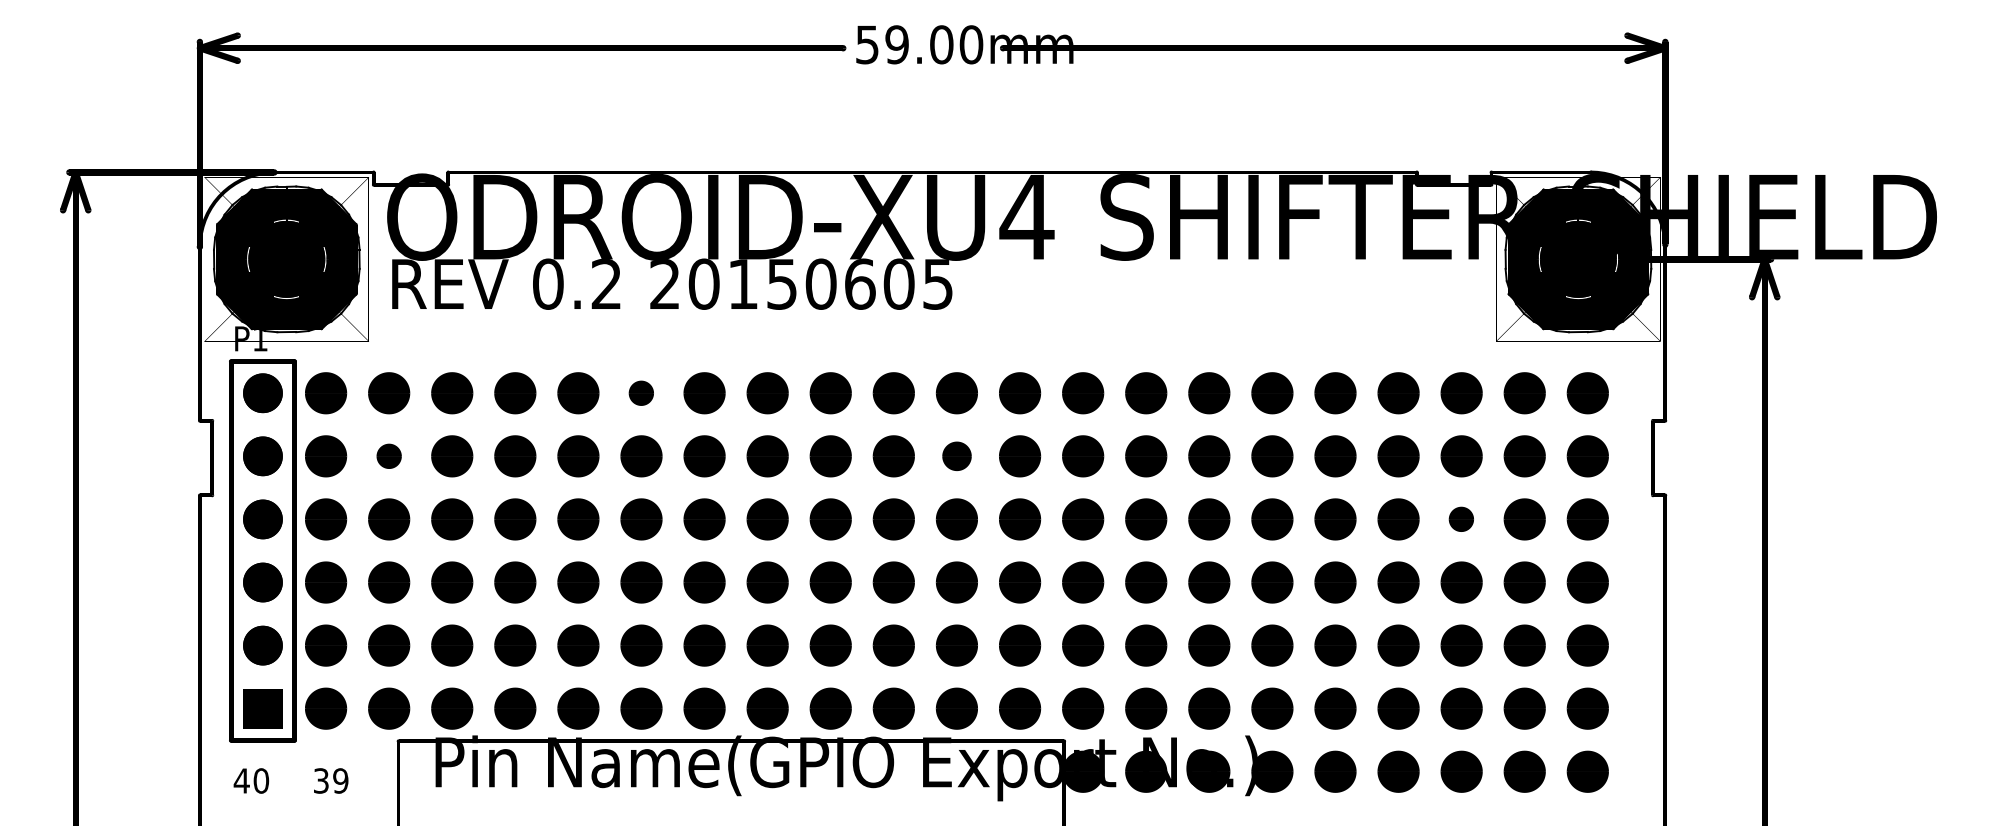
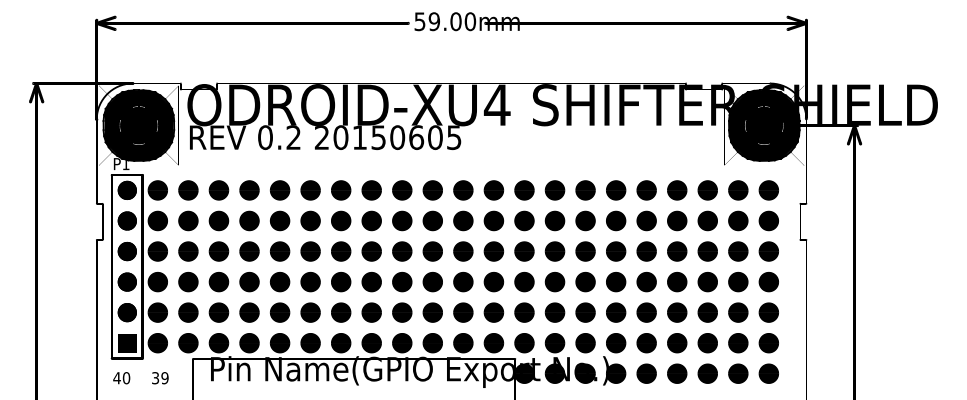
part: (641, 393) -> (310, 190), size x1.67
part: (389, 455) -> (188, 220), size x1.67
part: (957, 455) -> (463, 220), size x1.43
part: (1461, 519) -> (707, 251), size x1.67

